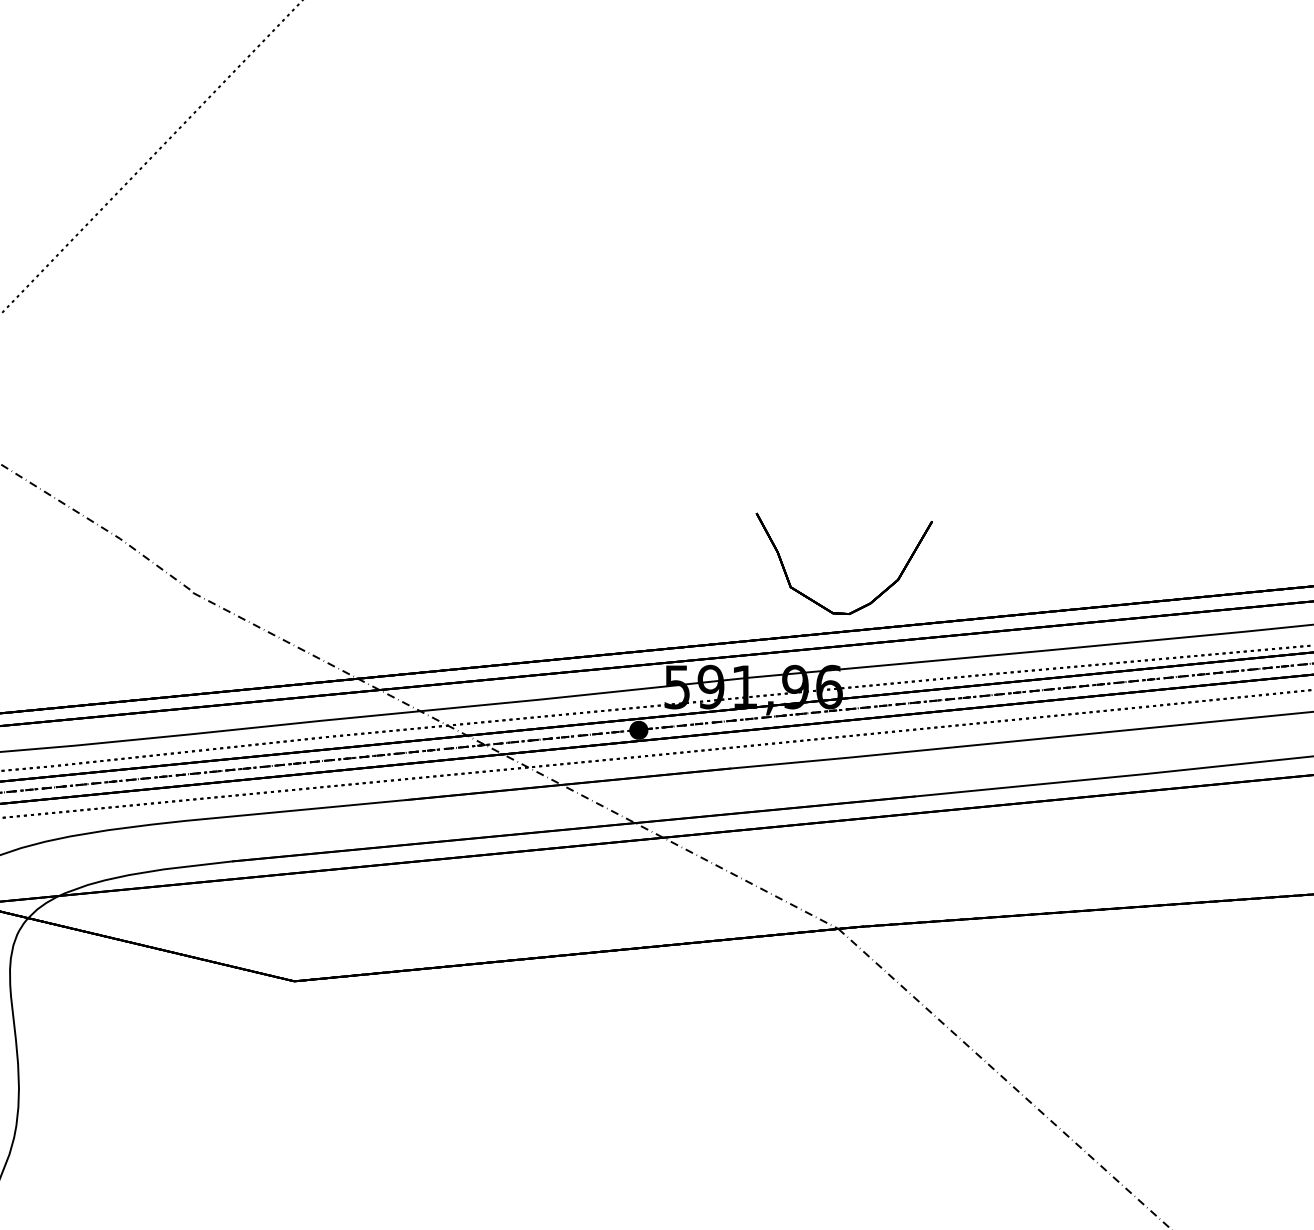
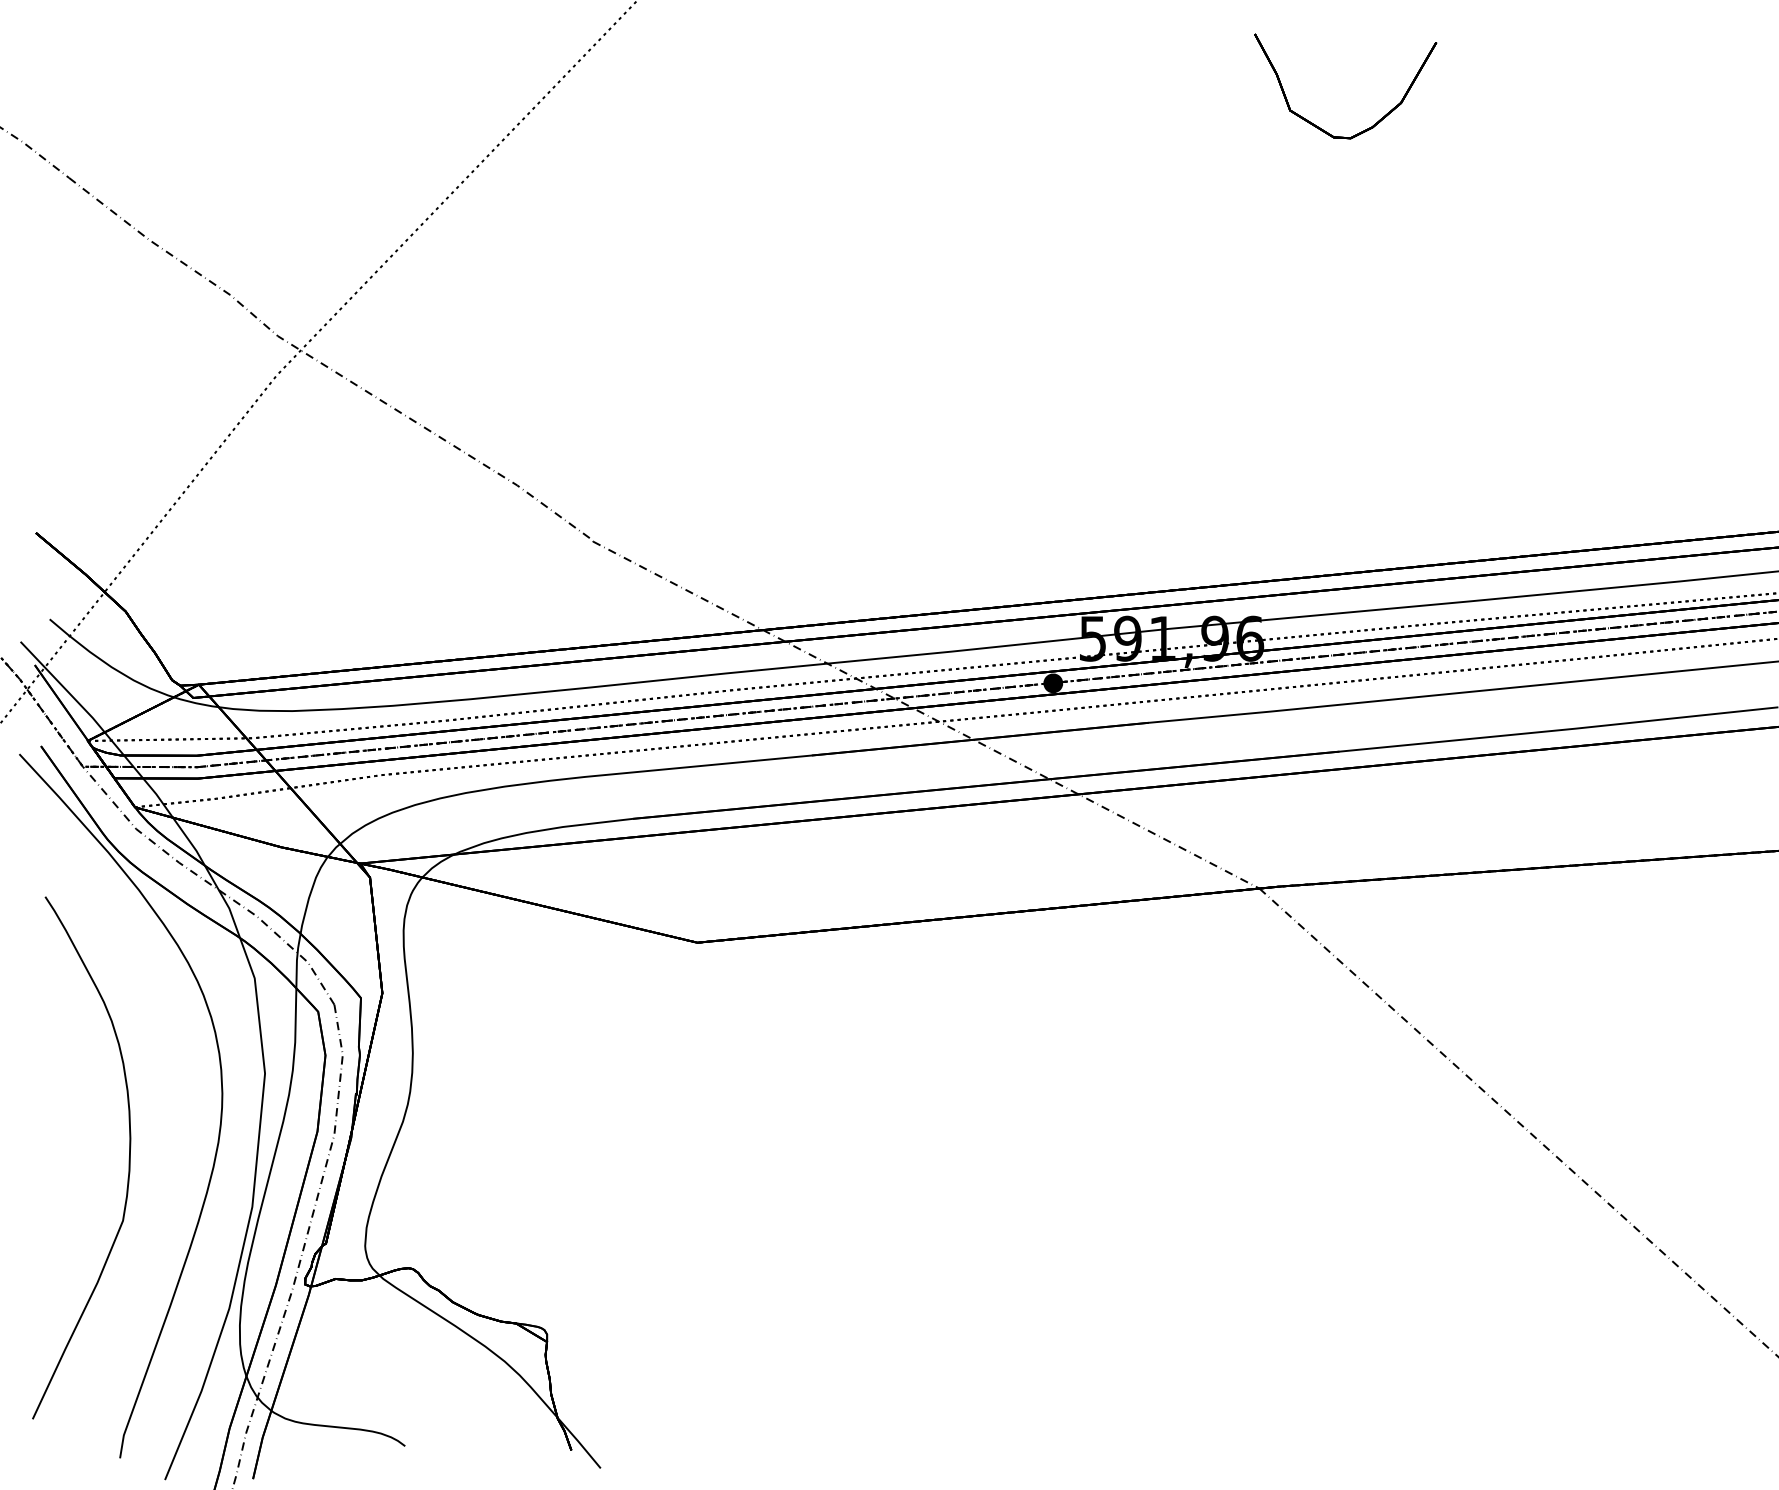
part: (877, 595) -> (1379, 119), moved

